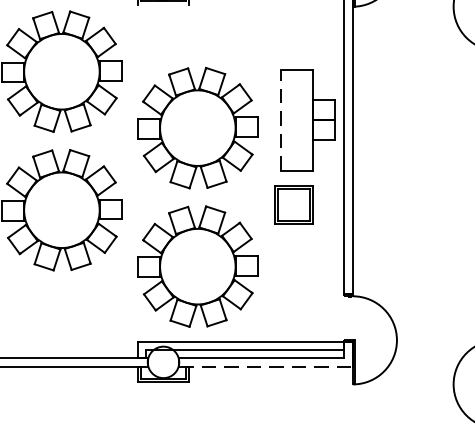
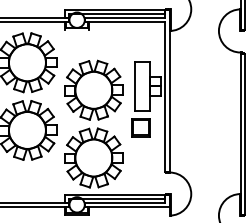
line: (280, 120) -> (134, 86), dashed -> solid
line: (266, 367) -> (127, 207), dashed -> solid

